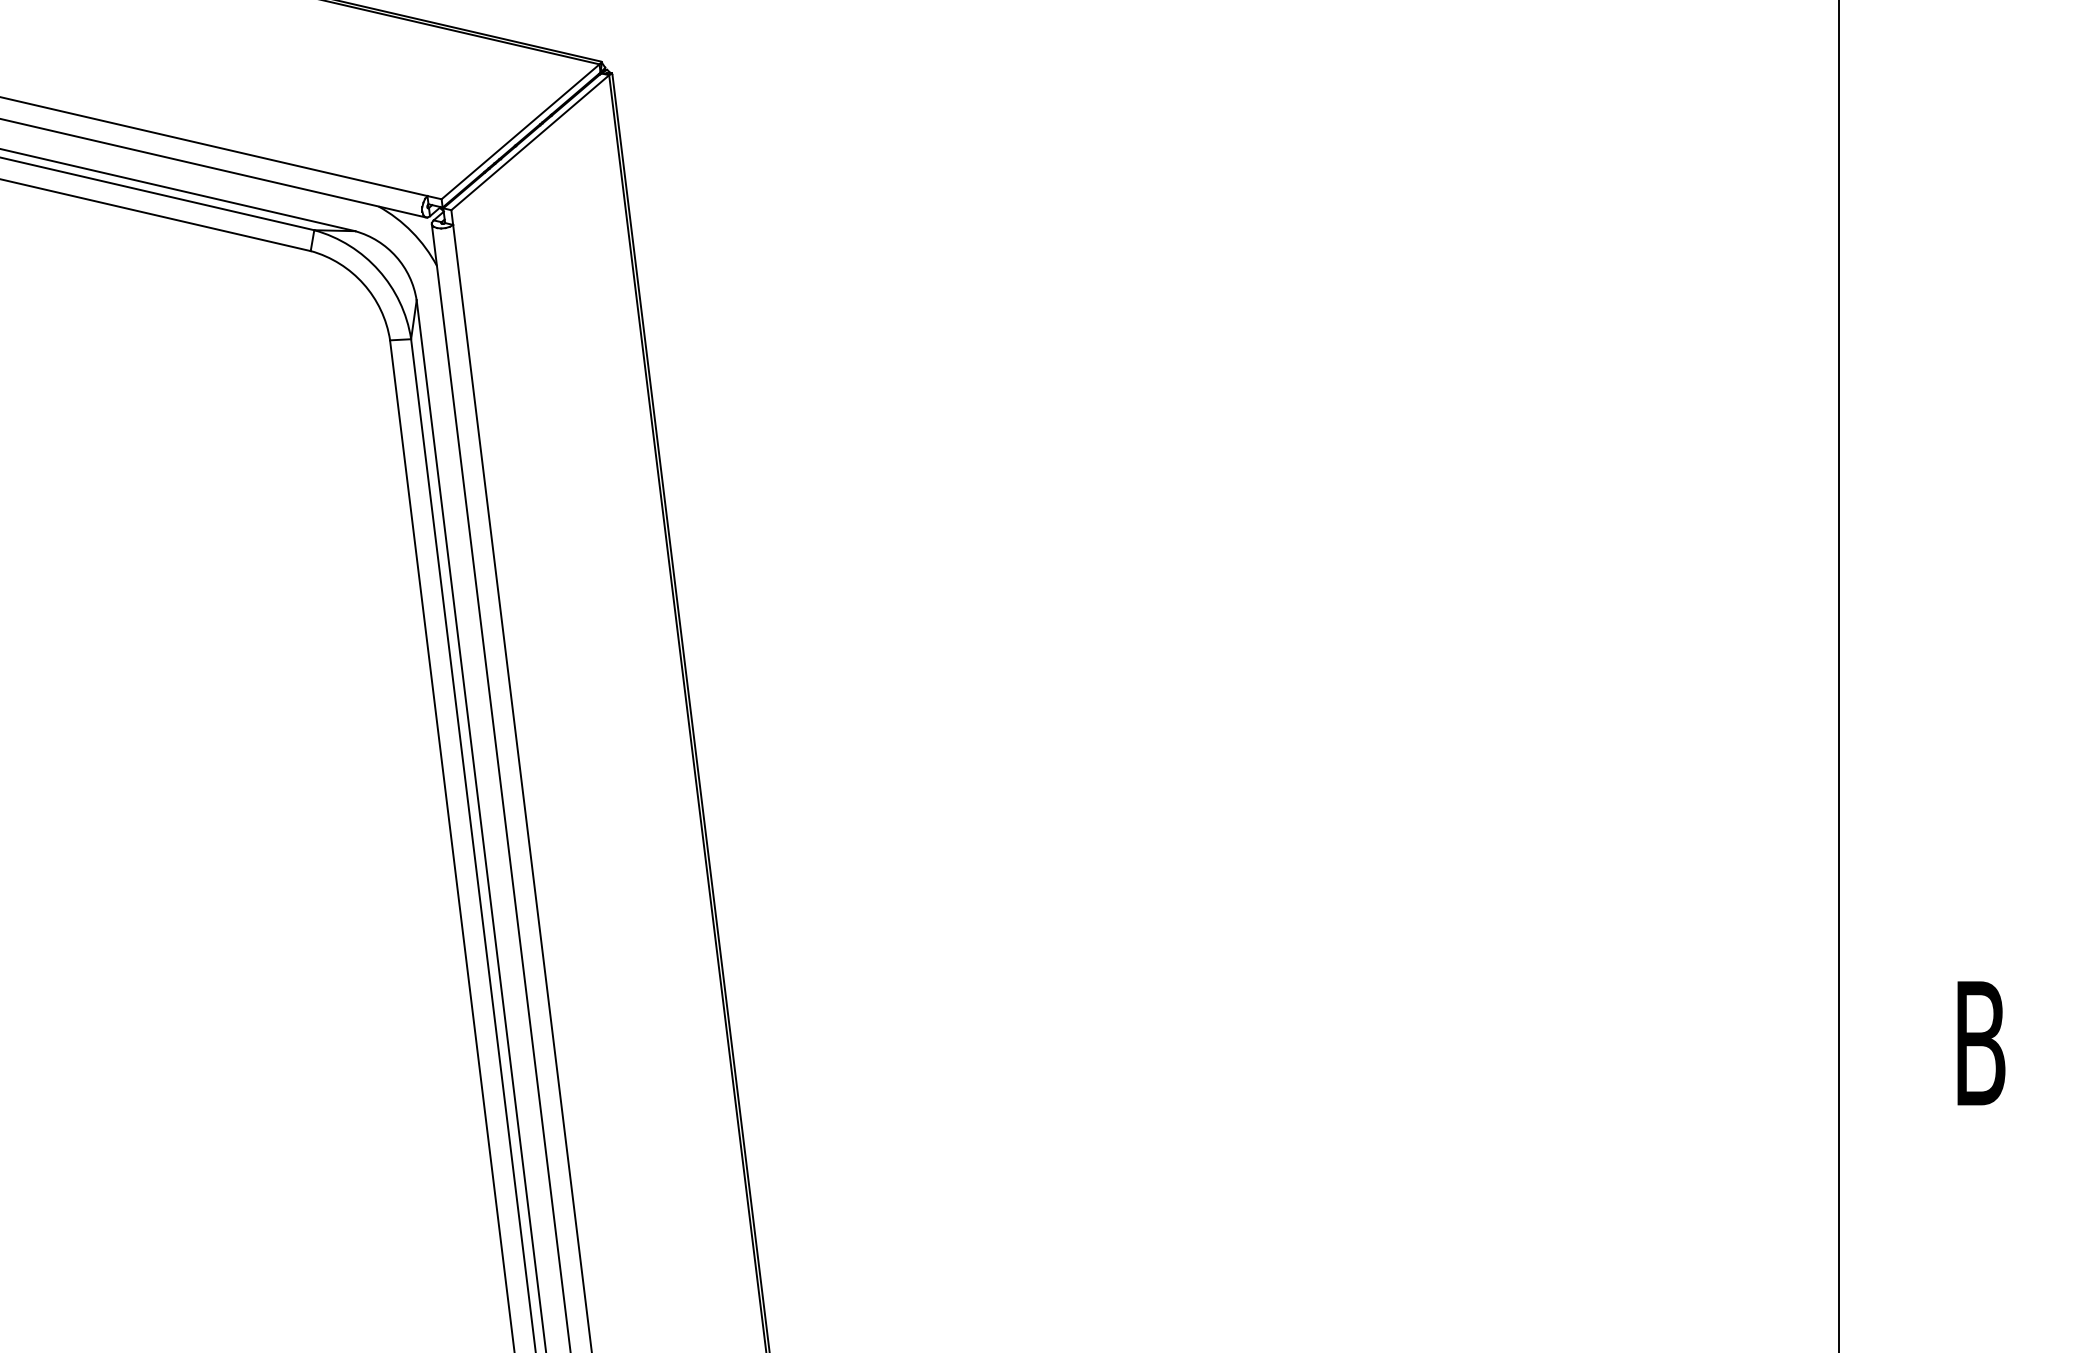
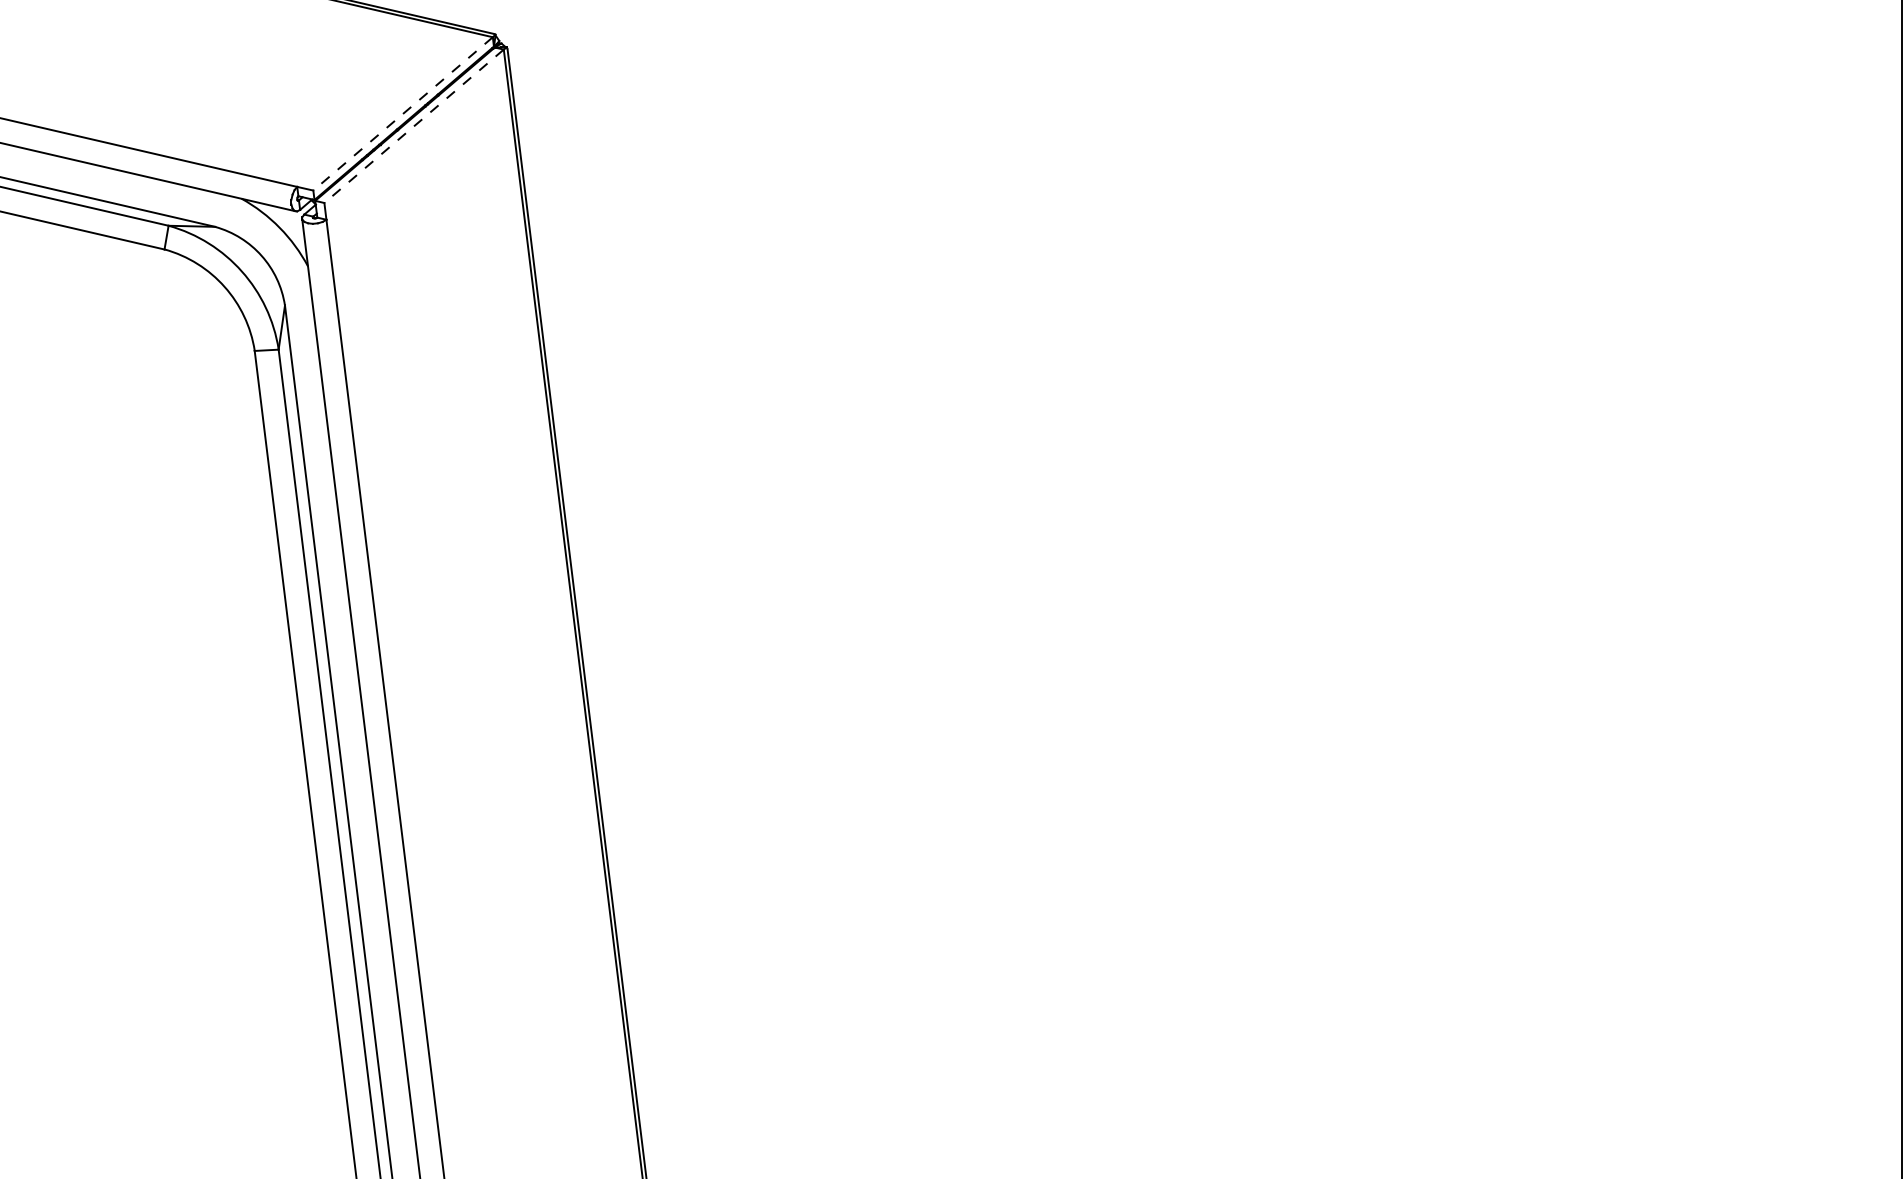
line: (520, 131) -> (402, 113), solid -> dashed
line: (530, 142) -> (414, 126), solid -> dashed

